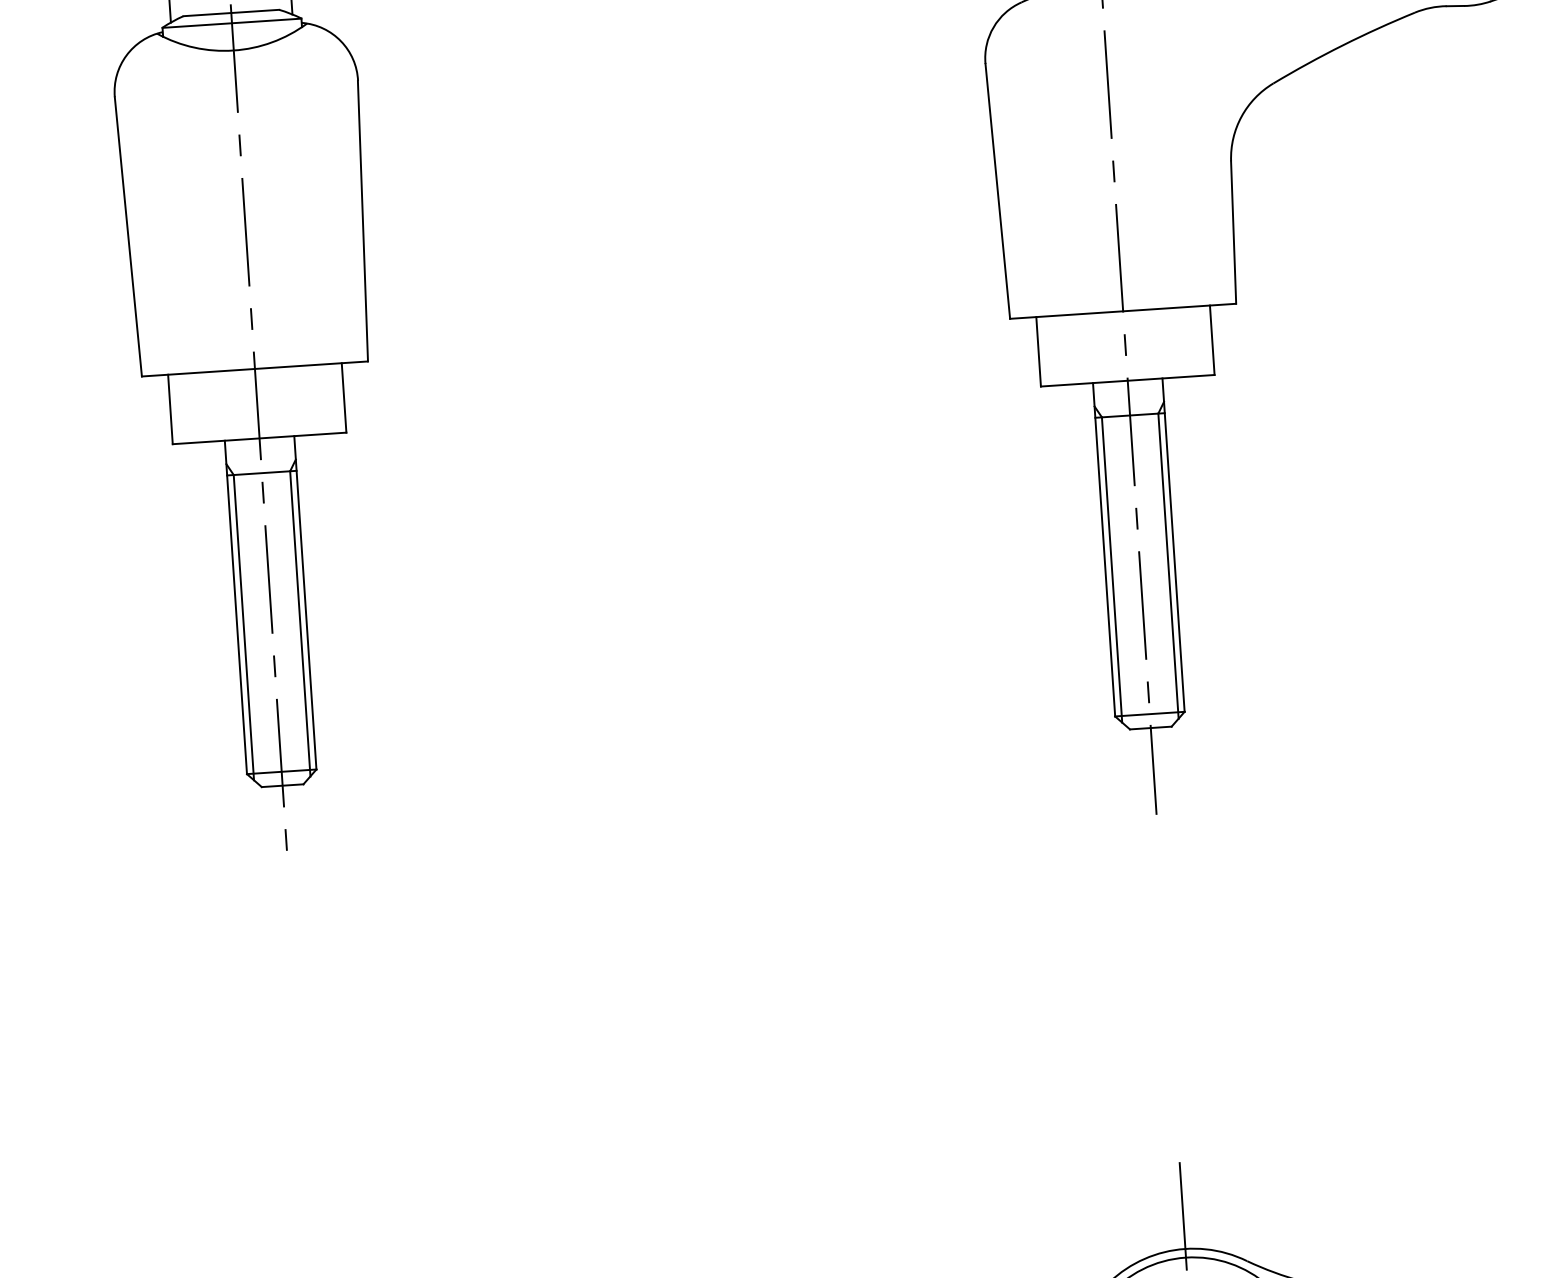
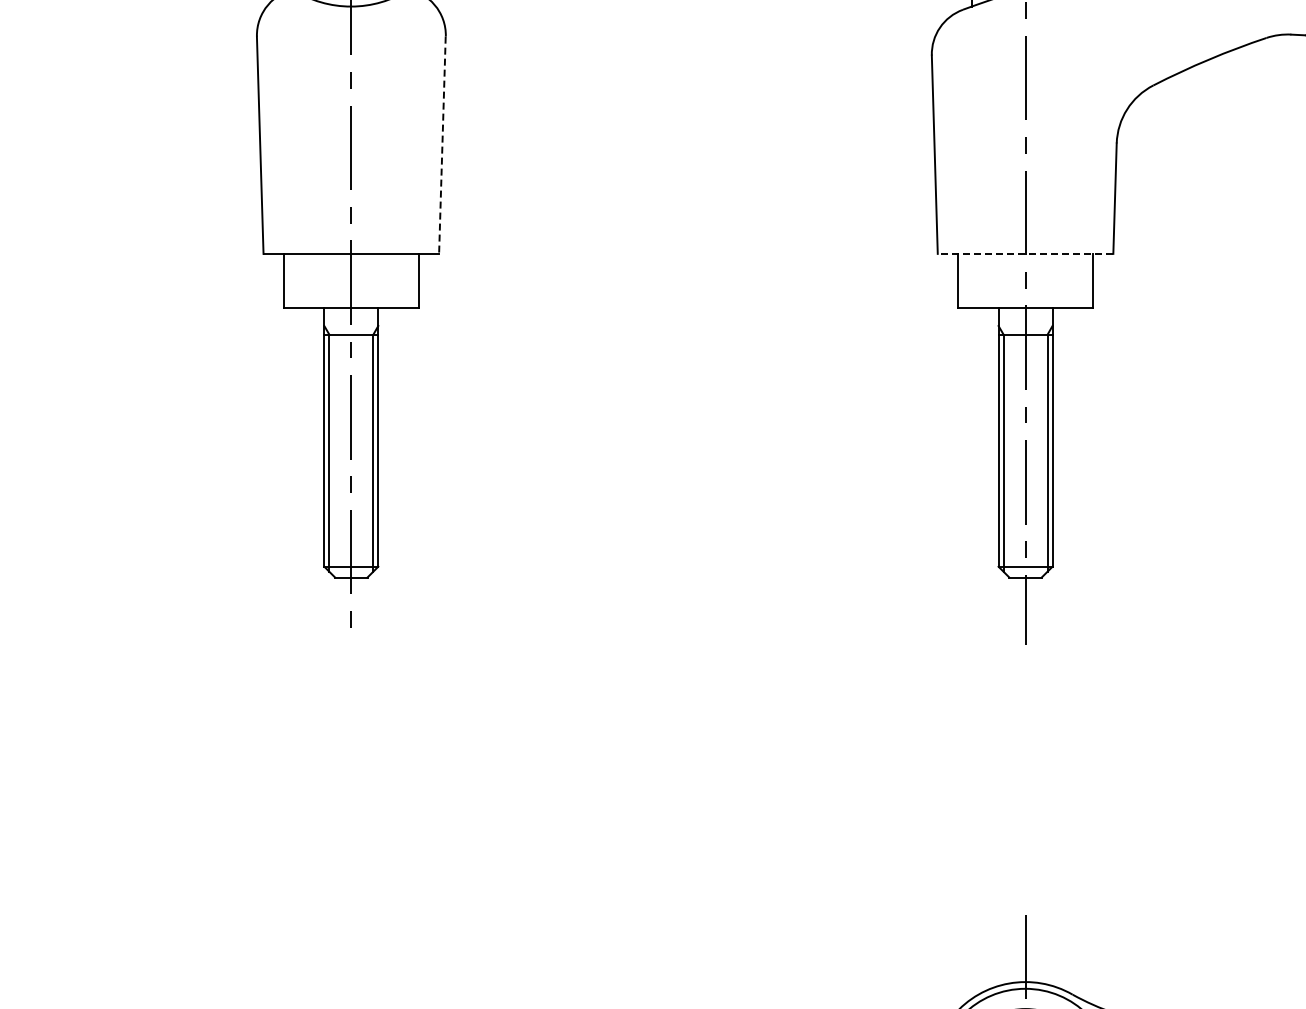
line: (363, 221) -> (442, 145), solid -> dashed
line: (1123, 310) -> (1025, 253), solid -> dashed

